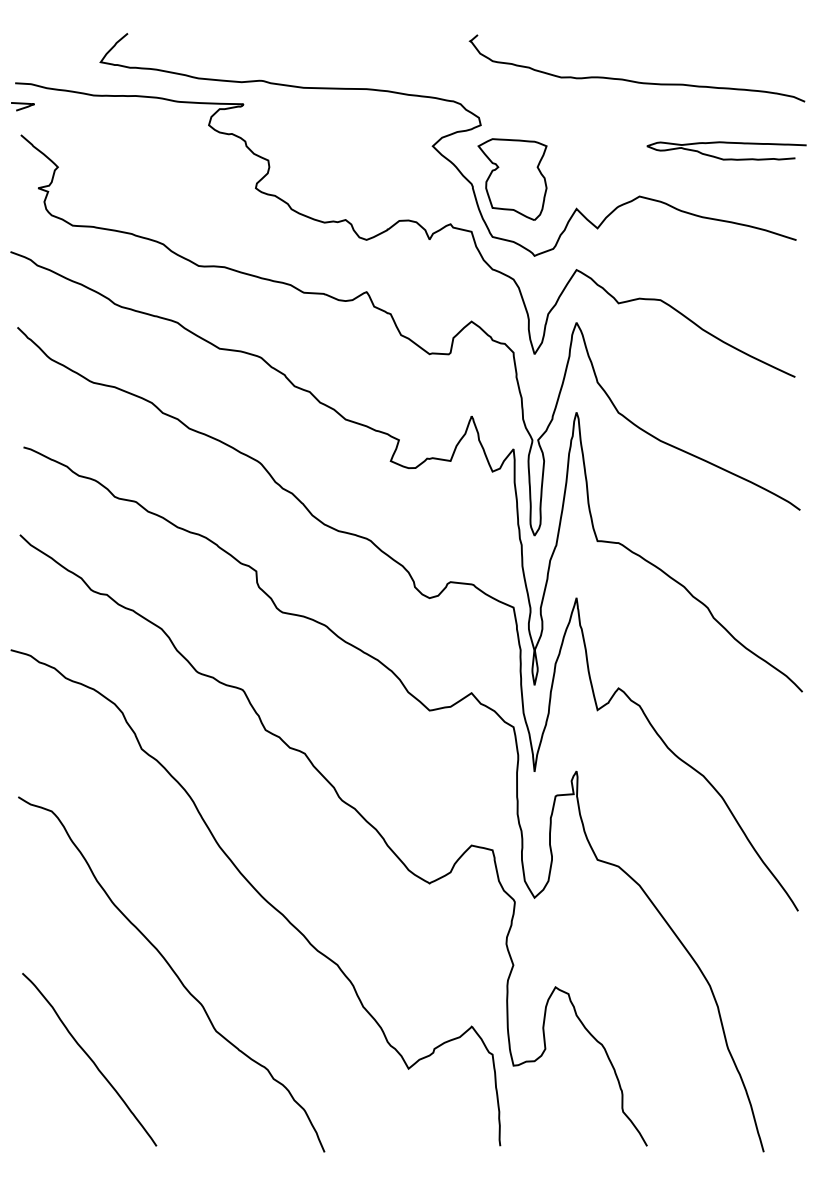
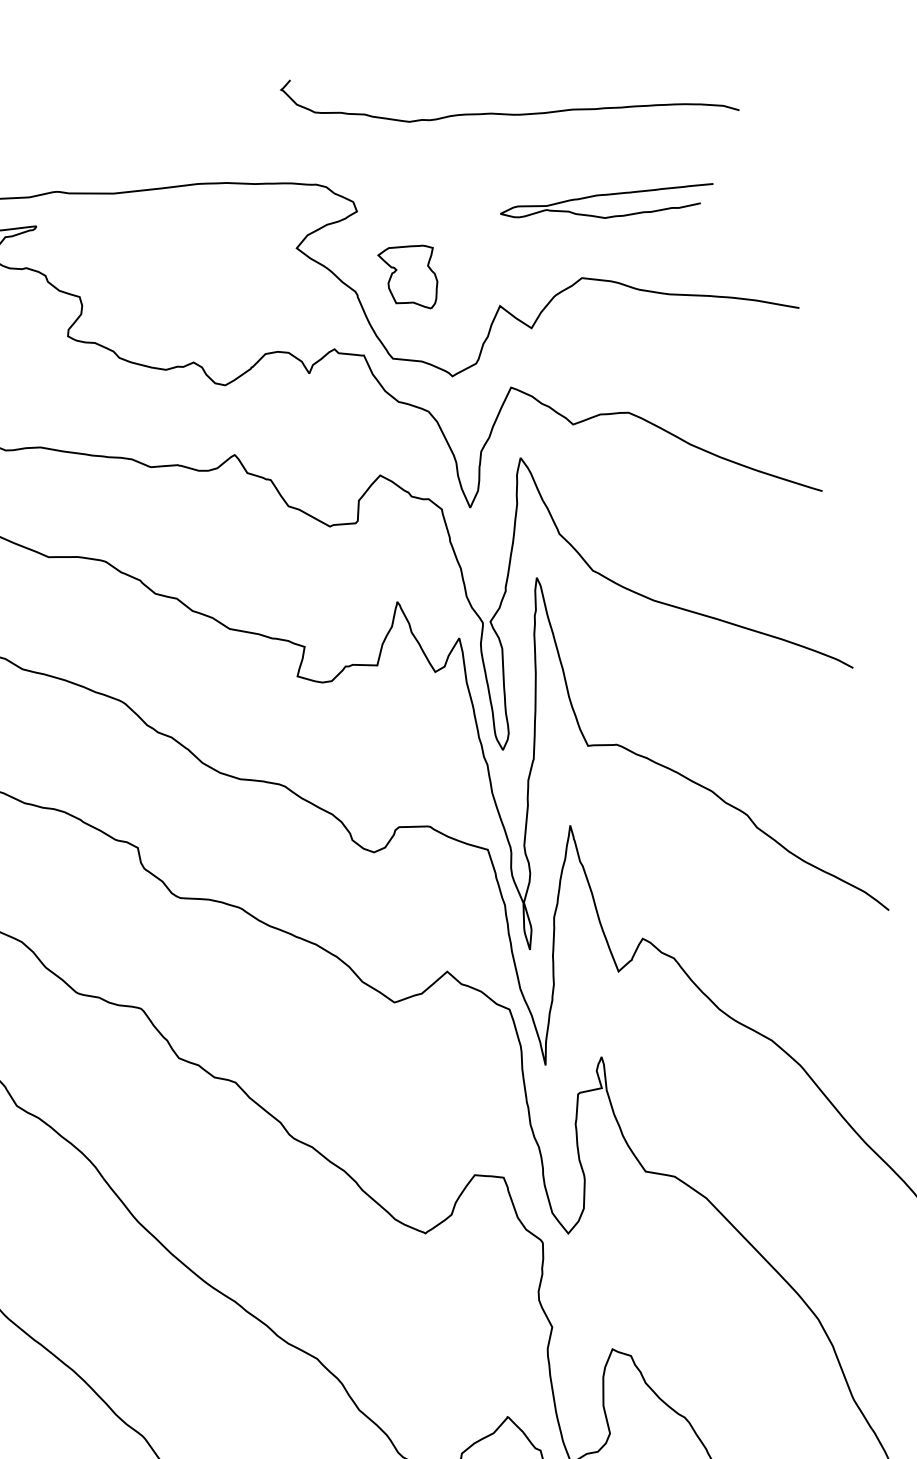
curve: (633, 80) -> (506, 112), moved
curve: (726, 143) -> (606, 195), moved
part: (512, 179) -> (409, 278), size x0.6

